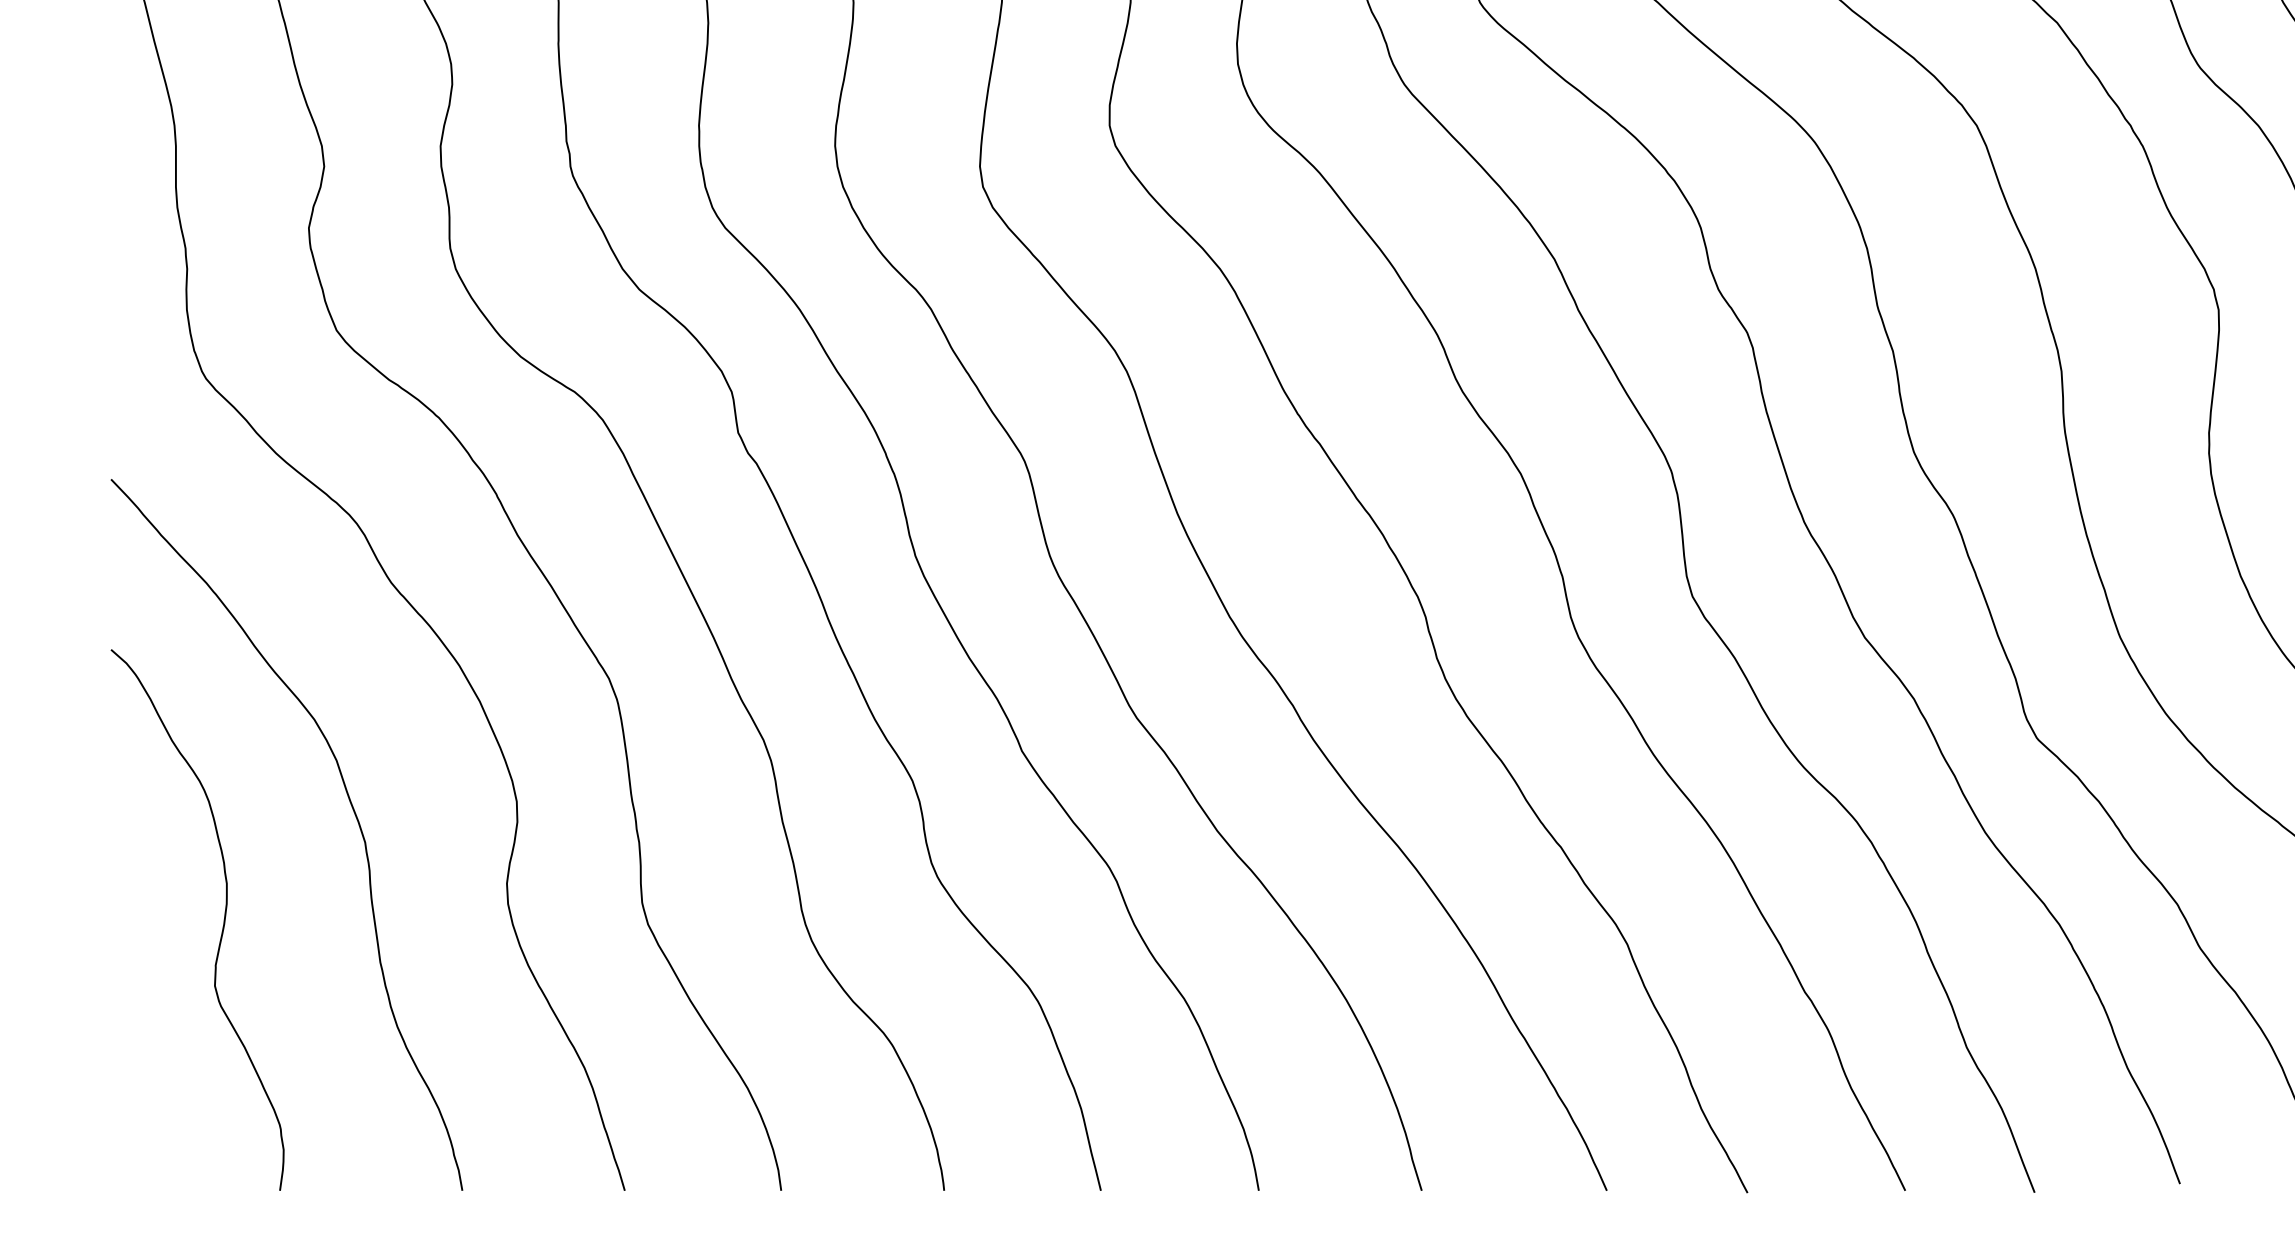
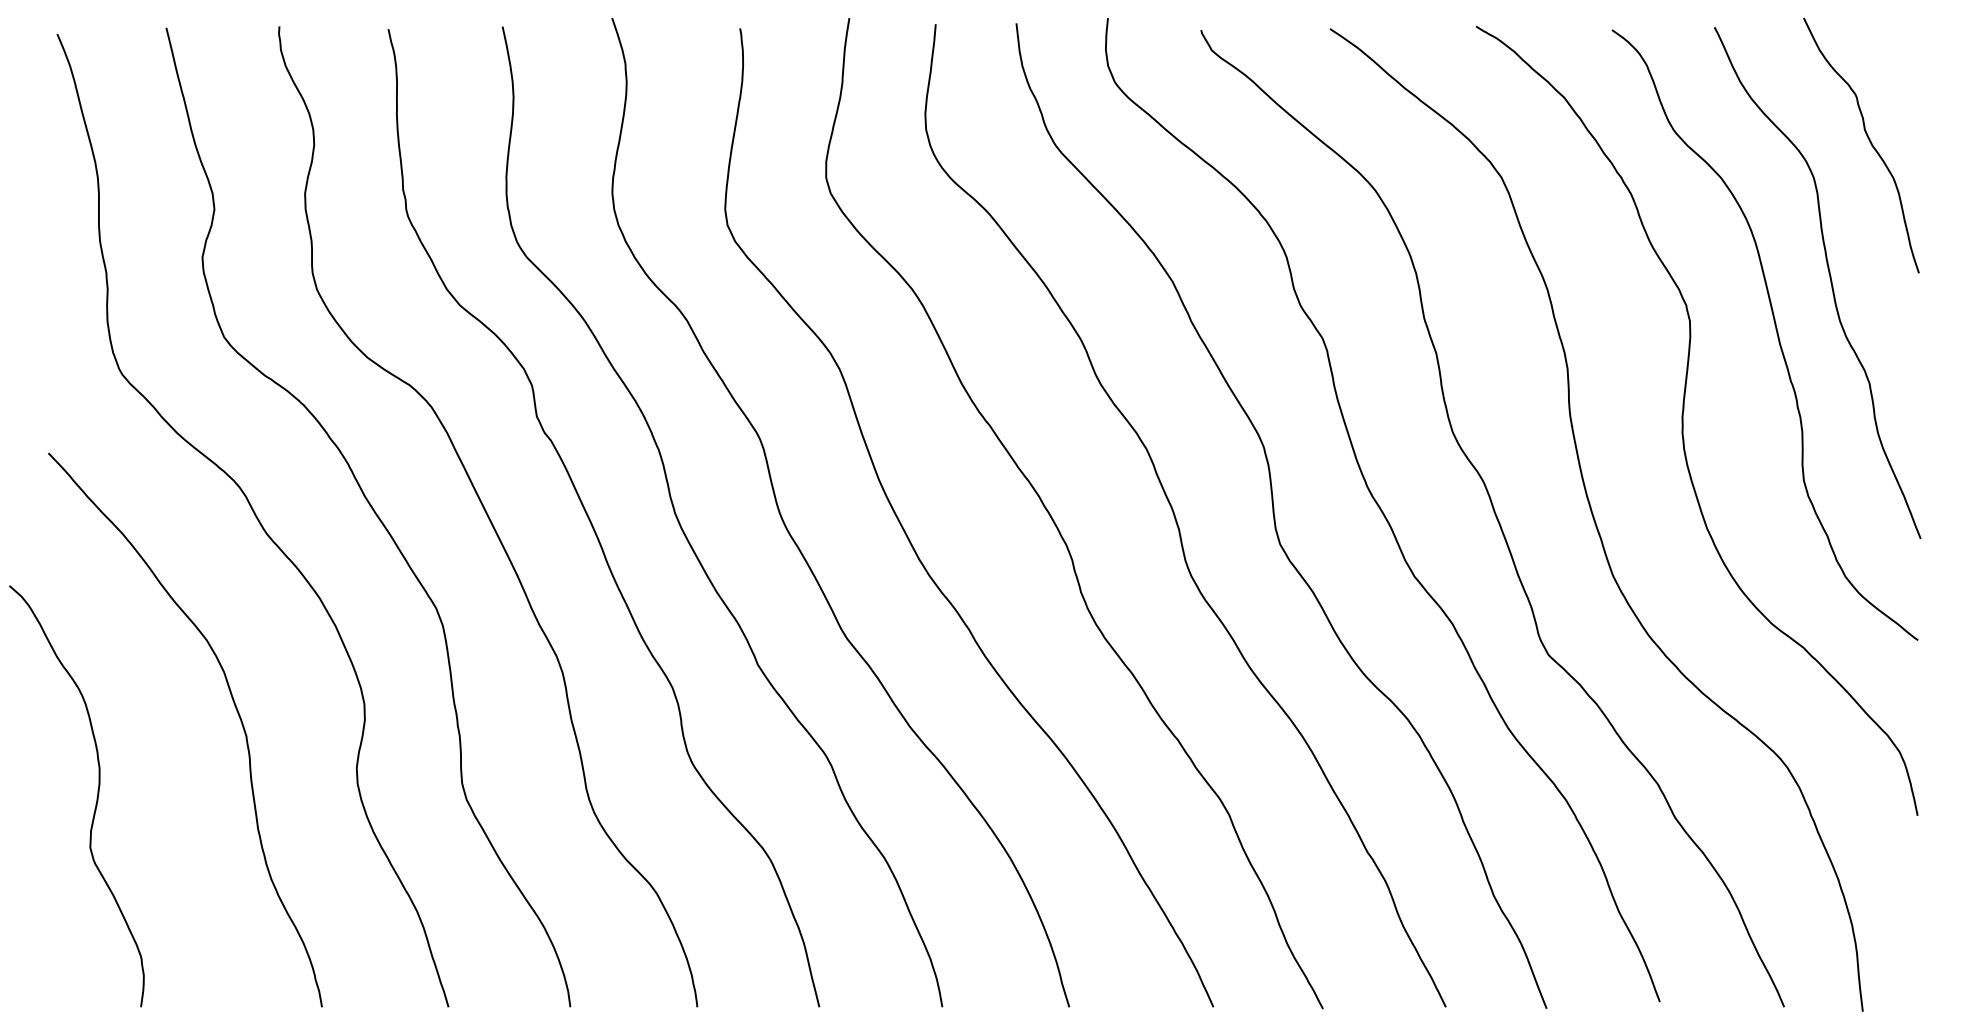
curve: (222, 921) -> (96, 797), moved

